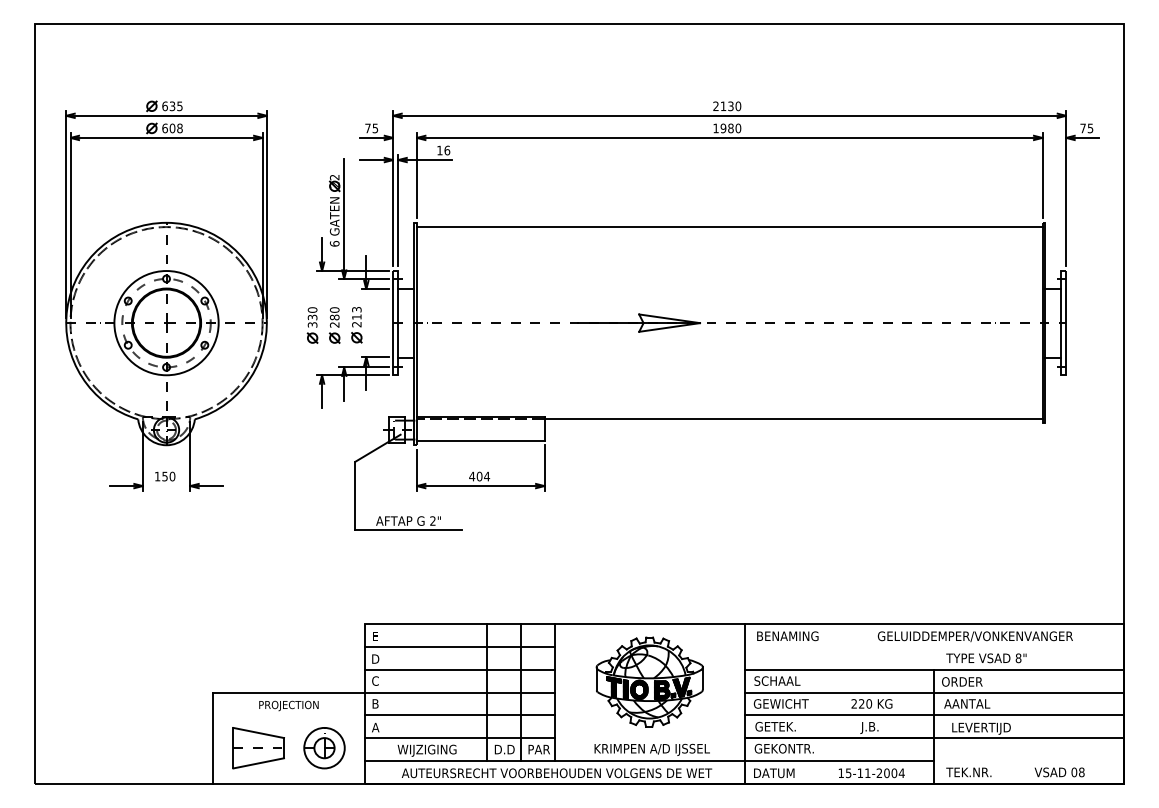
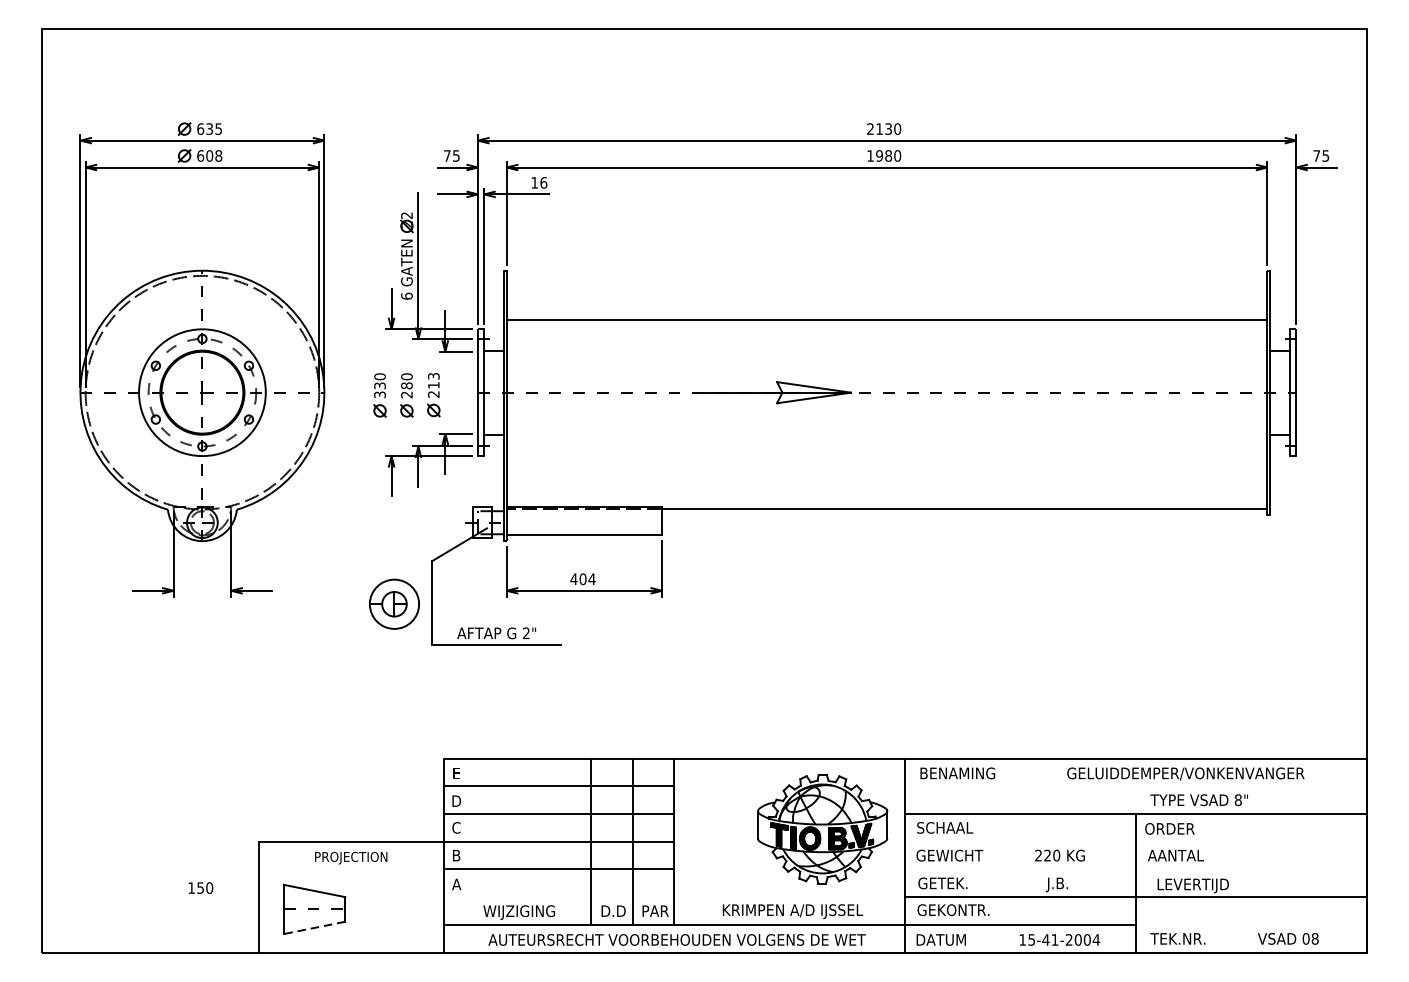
line: (729, 227) -> (886, 320), moved
text: (165, 476) -> (201, 887), moved
part: (649, 681) -> (822, 828), moved
line: (934, 692) -> (1136, 841), removed
line: (934, 715) -> (1136, 869), removed
line: (459, 738) -> (558, 897), removed
part: (324, 748) -> (394, 604), moved
line: (258, 763) -> (314, 928), solid -> dashed
text: (860, 772) -> (1046, 939), 15-11-2004 -> 15-41-2004

